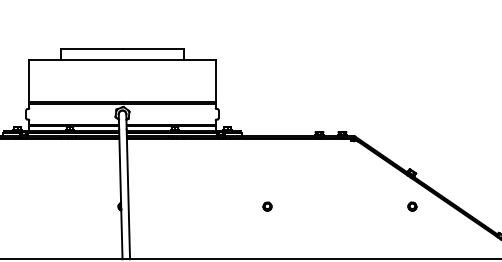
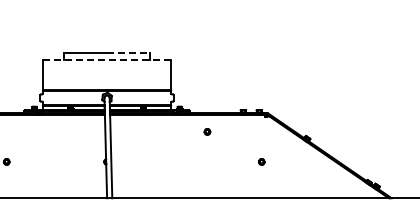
line: (153, 48) -> (128, 52), solid -> dashed
line: (123, 60) -> (107, 60), solid -> dashed
part: (267, 206) -> (207, 131), moved
part: (412, 206) -> (261, 161), moved

